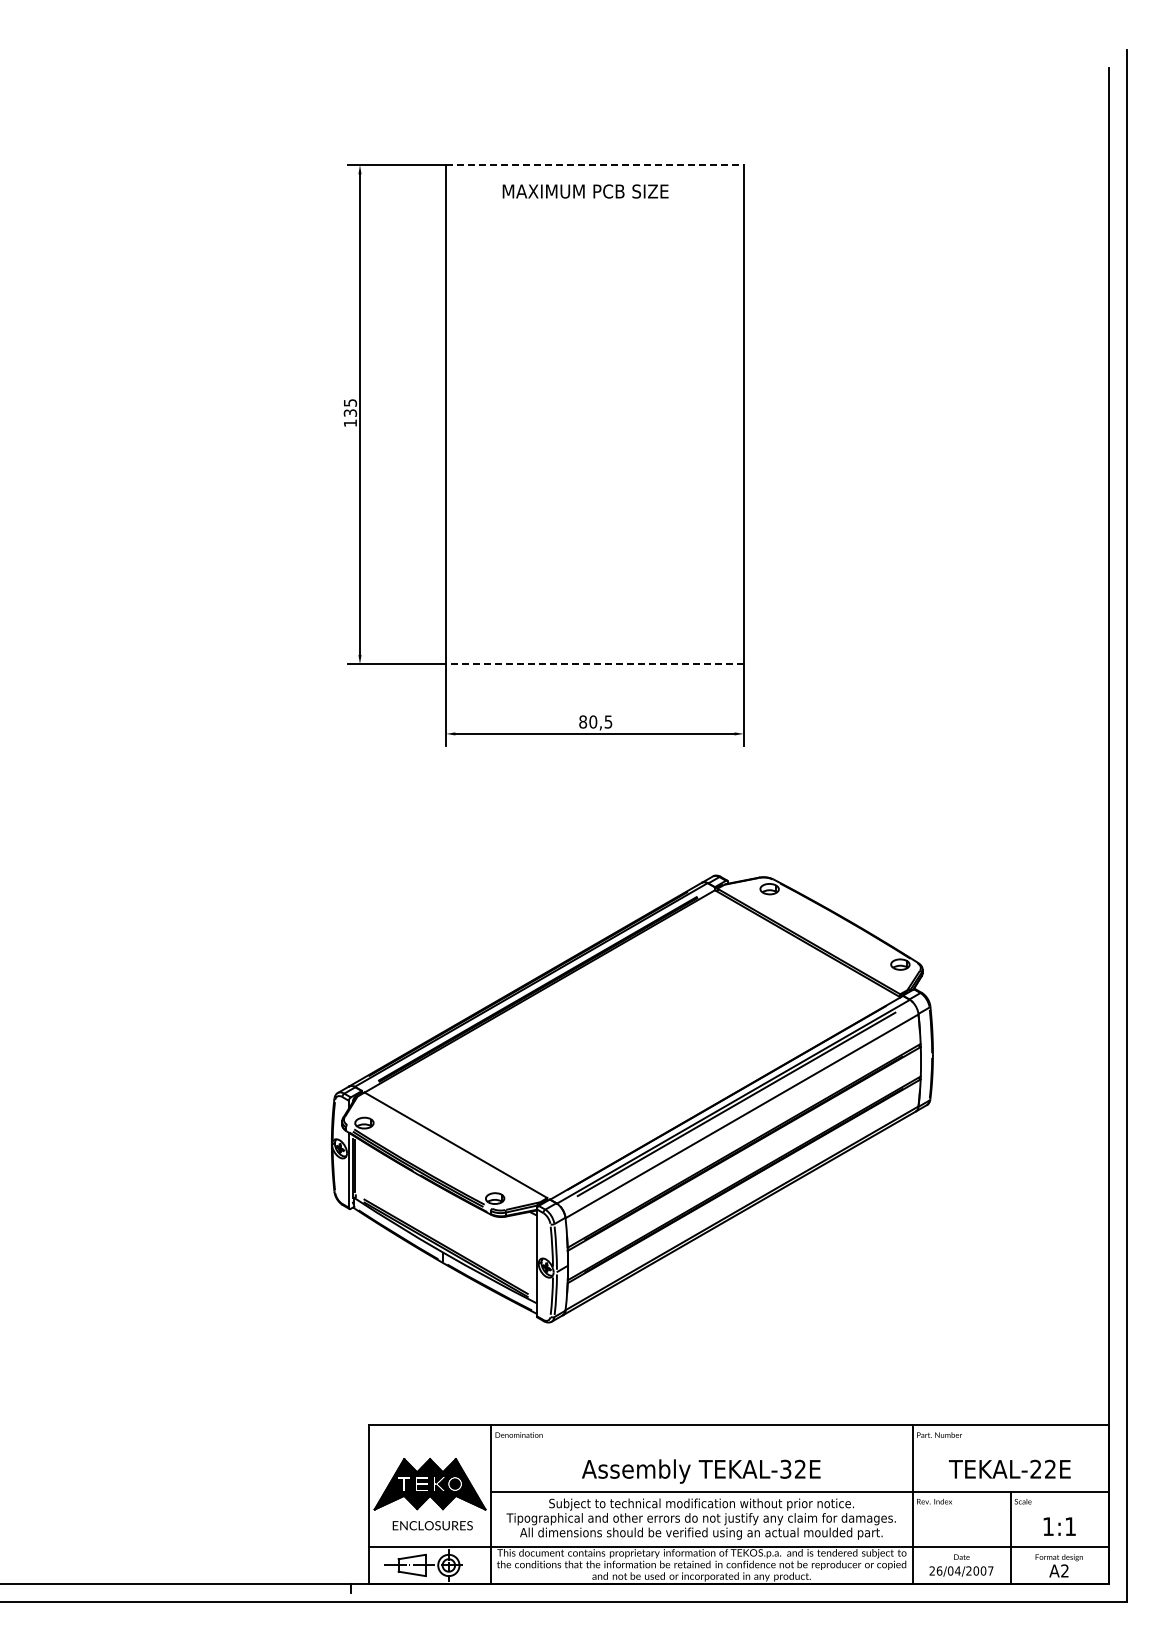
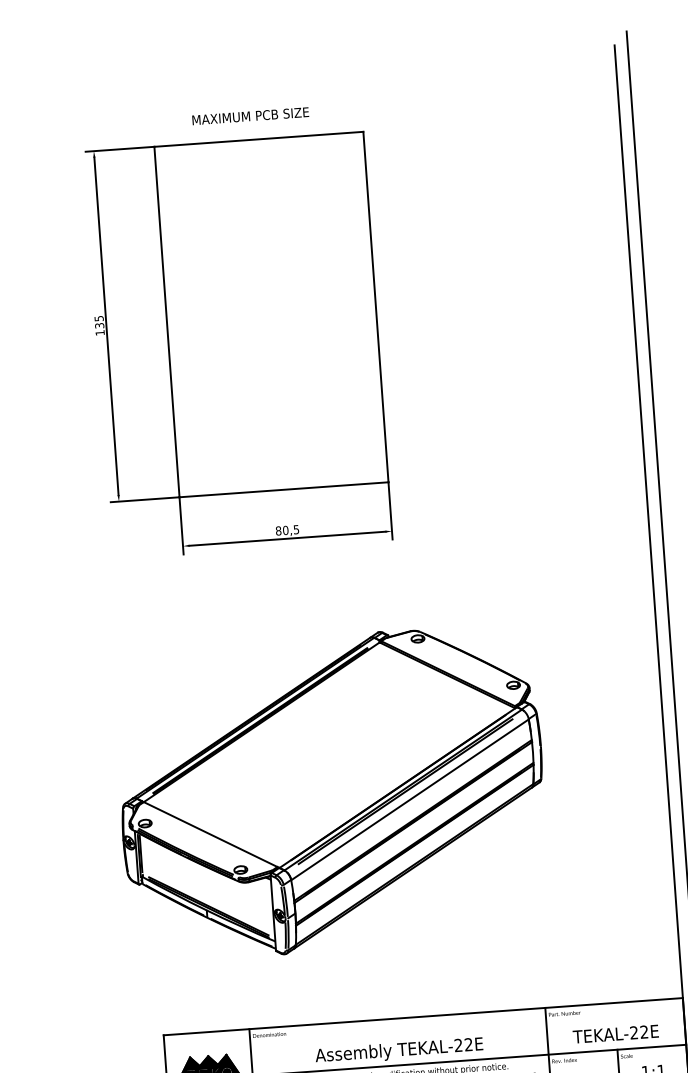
line: (594, 165) -> (258, 139), dashed -> solid
text: (585, 191) -> (250, 116), moved
line: (594, 664) -> (283, 490), dashed -> solid
text: (785, 1469) -> (458, 1045), TEKAL-32E -> TEKAL-22E

